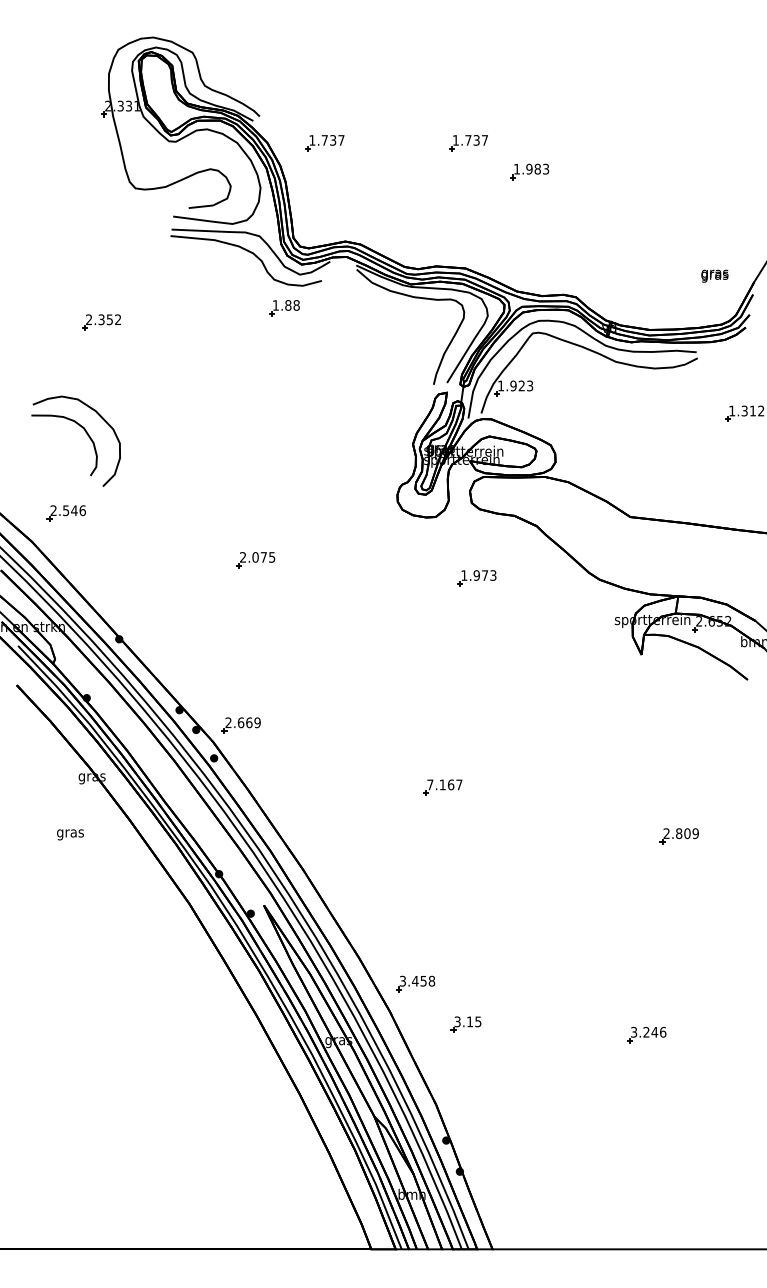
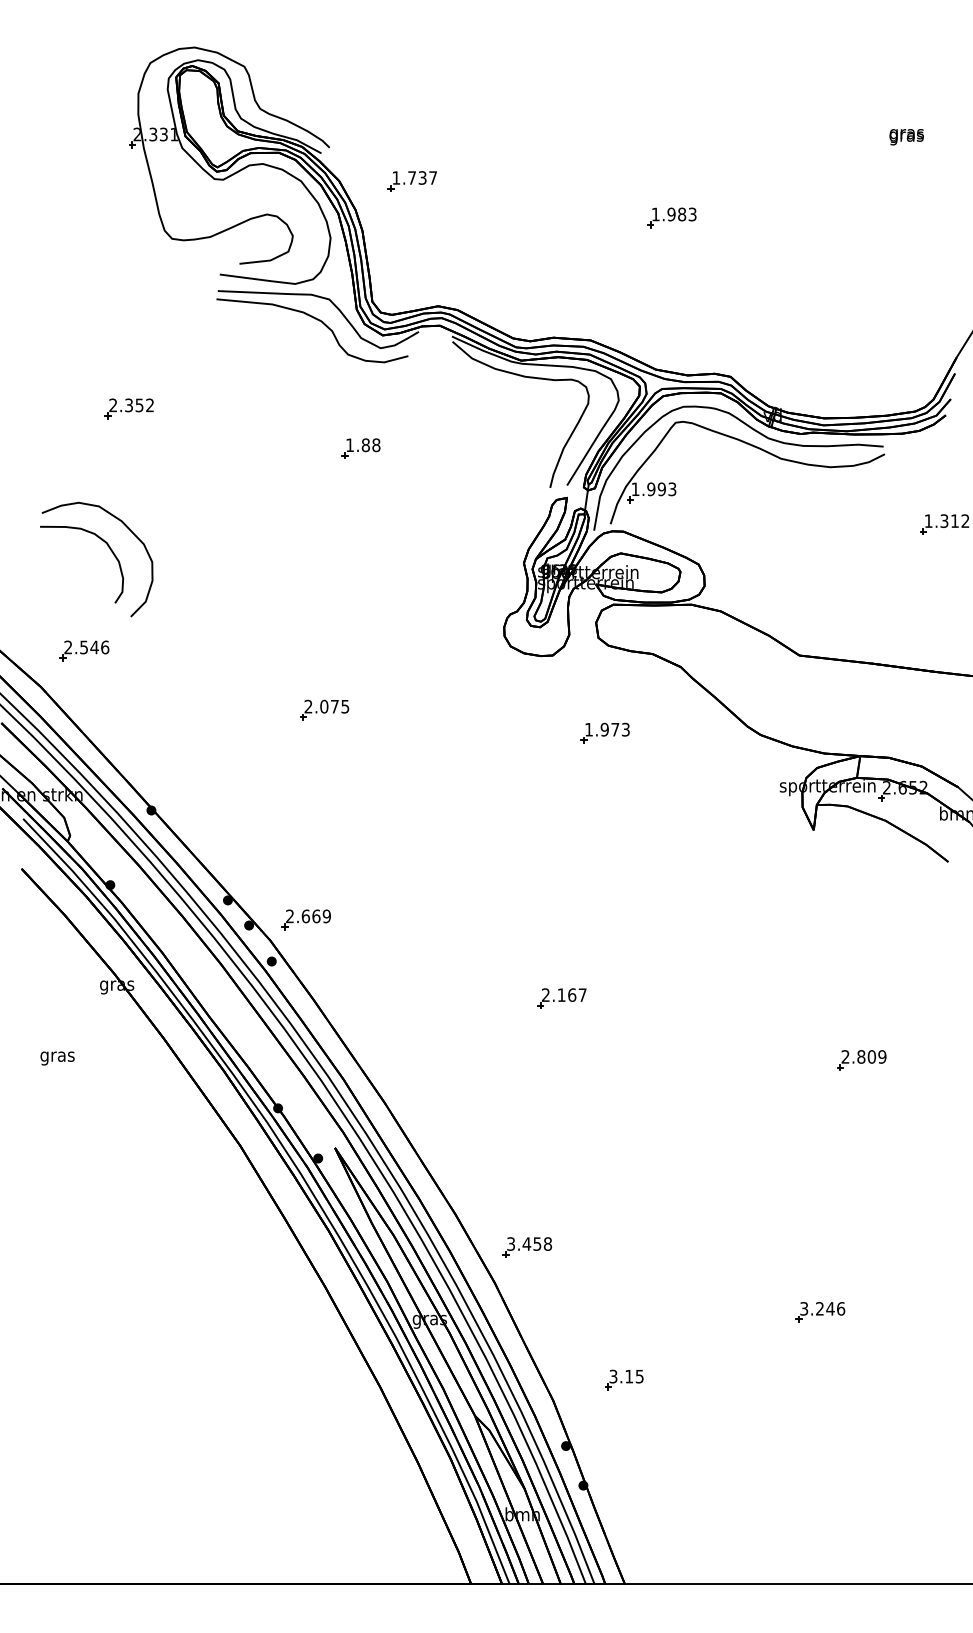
part: (467, 143) -> (593, 181), removed
text: (714, 276) -> (906, 137), moved
part: (284, 308) -> (360, 448), moved
text: (521, 386) -> (661, 489), 1.923 -> 1.993
text: (430, 784) -> (545, 994), 7.167 -> 2.167
text: (70, 834) -> (57, 1058), moved
part: (466, 1024) -> (624, 1379), moved

